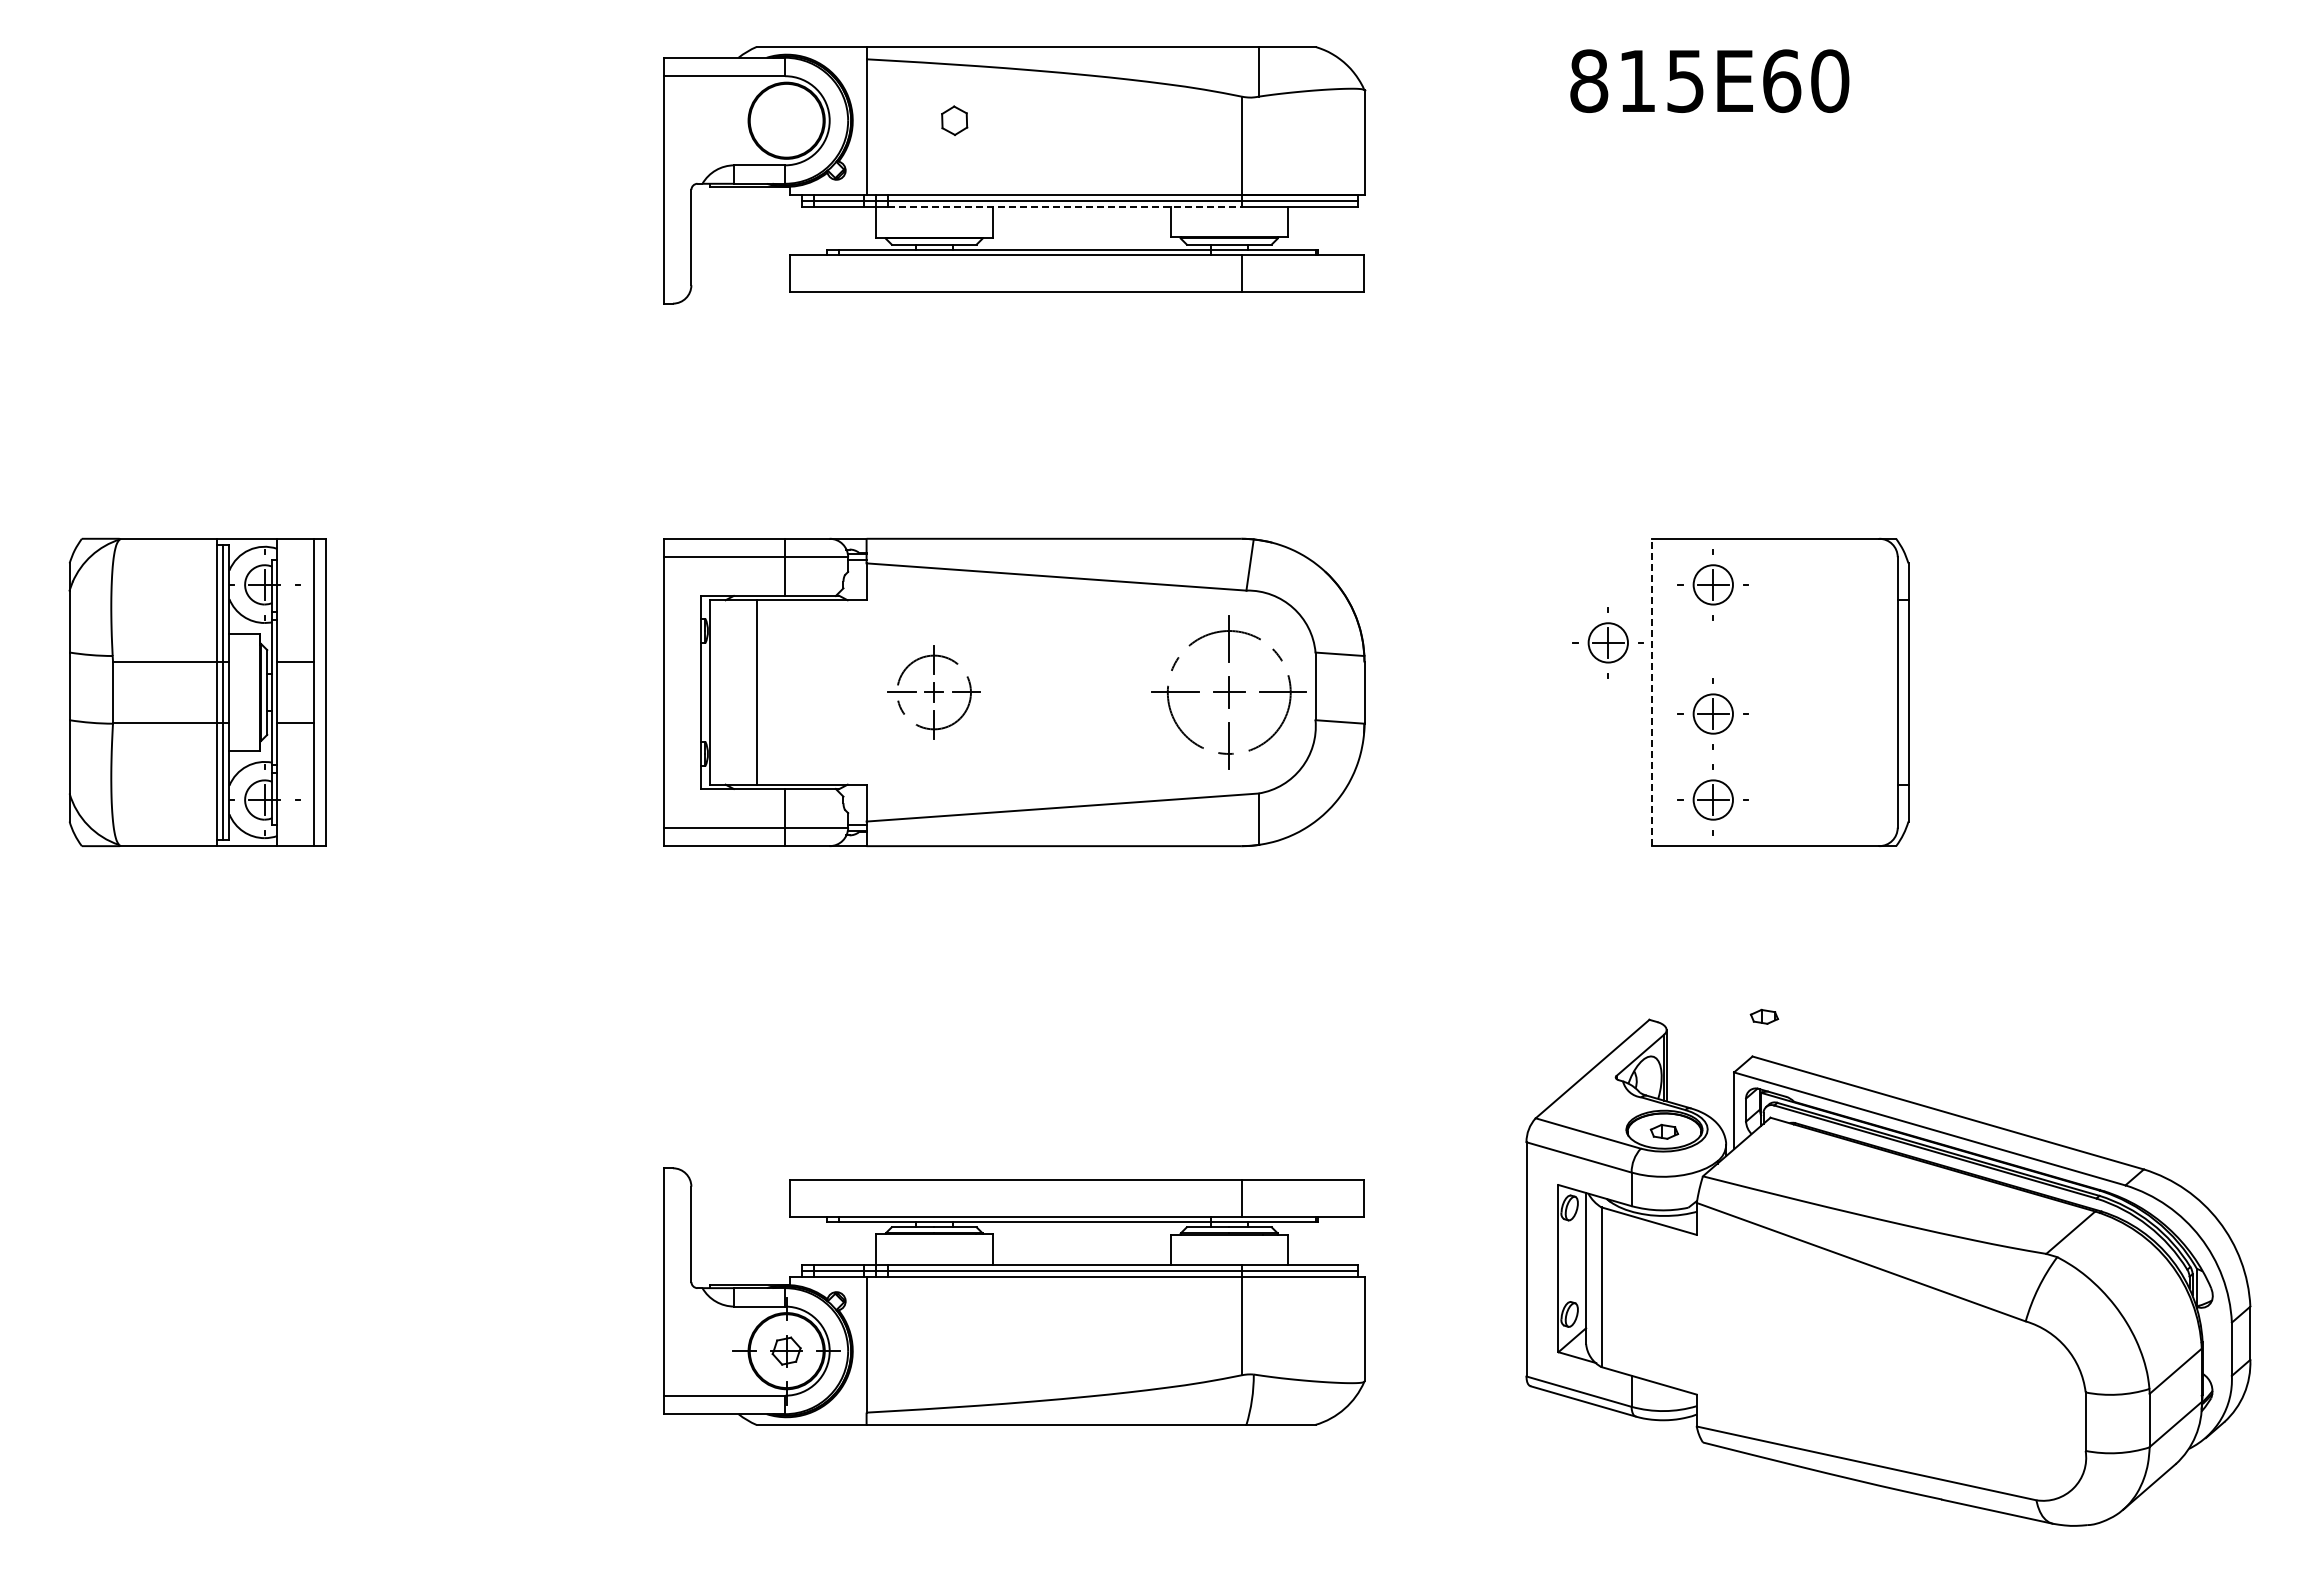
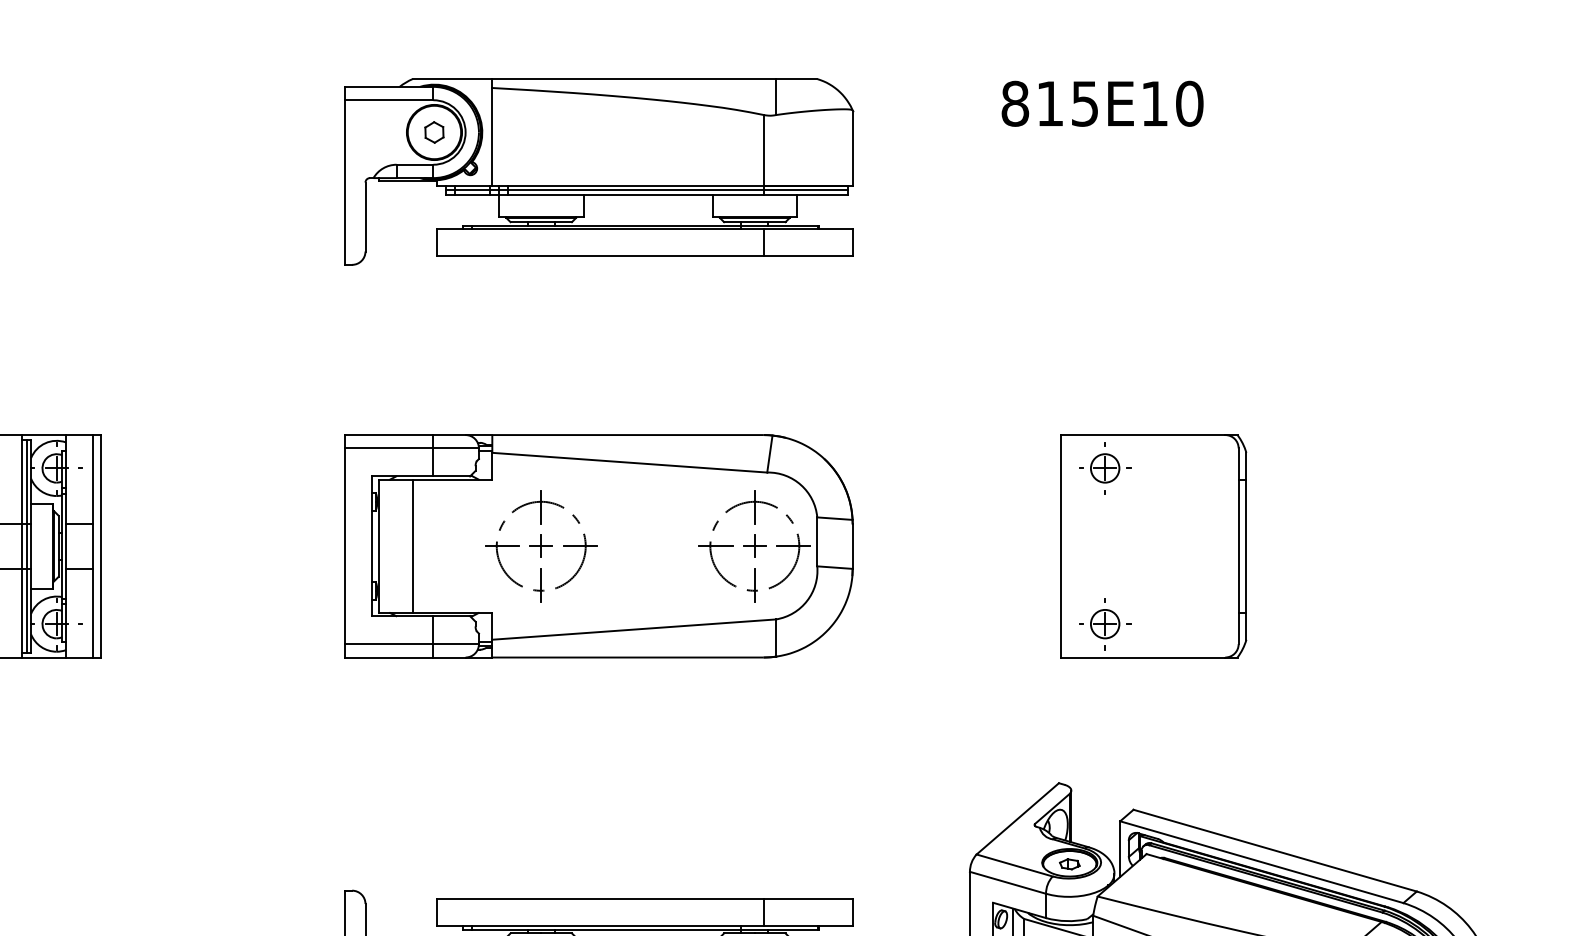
text: (1782, 80) -> (1155, 103), 815E60 -> 815E10
part: (954, 120) -> (434, 132), moved
line: (1064, 206) -> (635, 194), dashed -> solid
part: (1607, 642) -> (1028, 510), removed
part: (933, 692) -> (540, 546), size x1.67
line: (1651, 692) -> (1060, 546), dashed -> solid
part: (1712, 713) -> (1104, 561), removed
part: (1764, 1016) -> (1142, 780), removed

